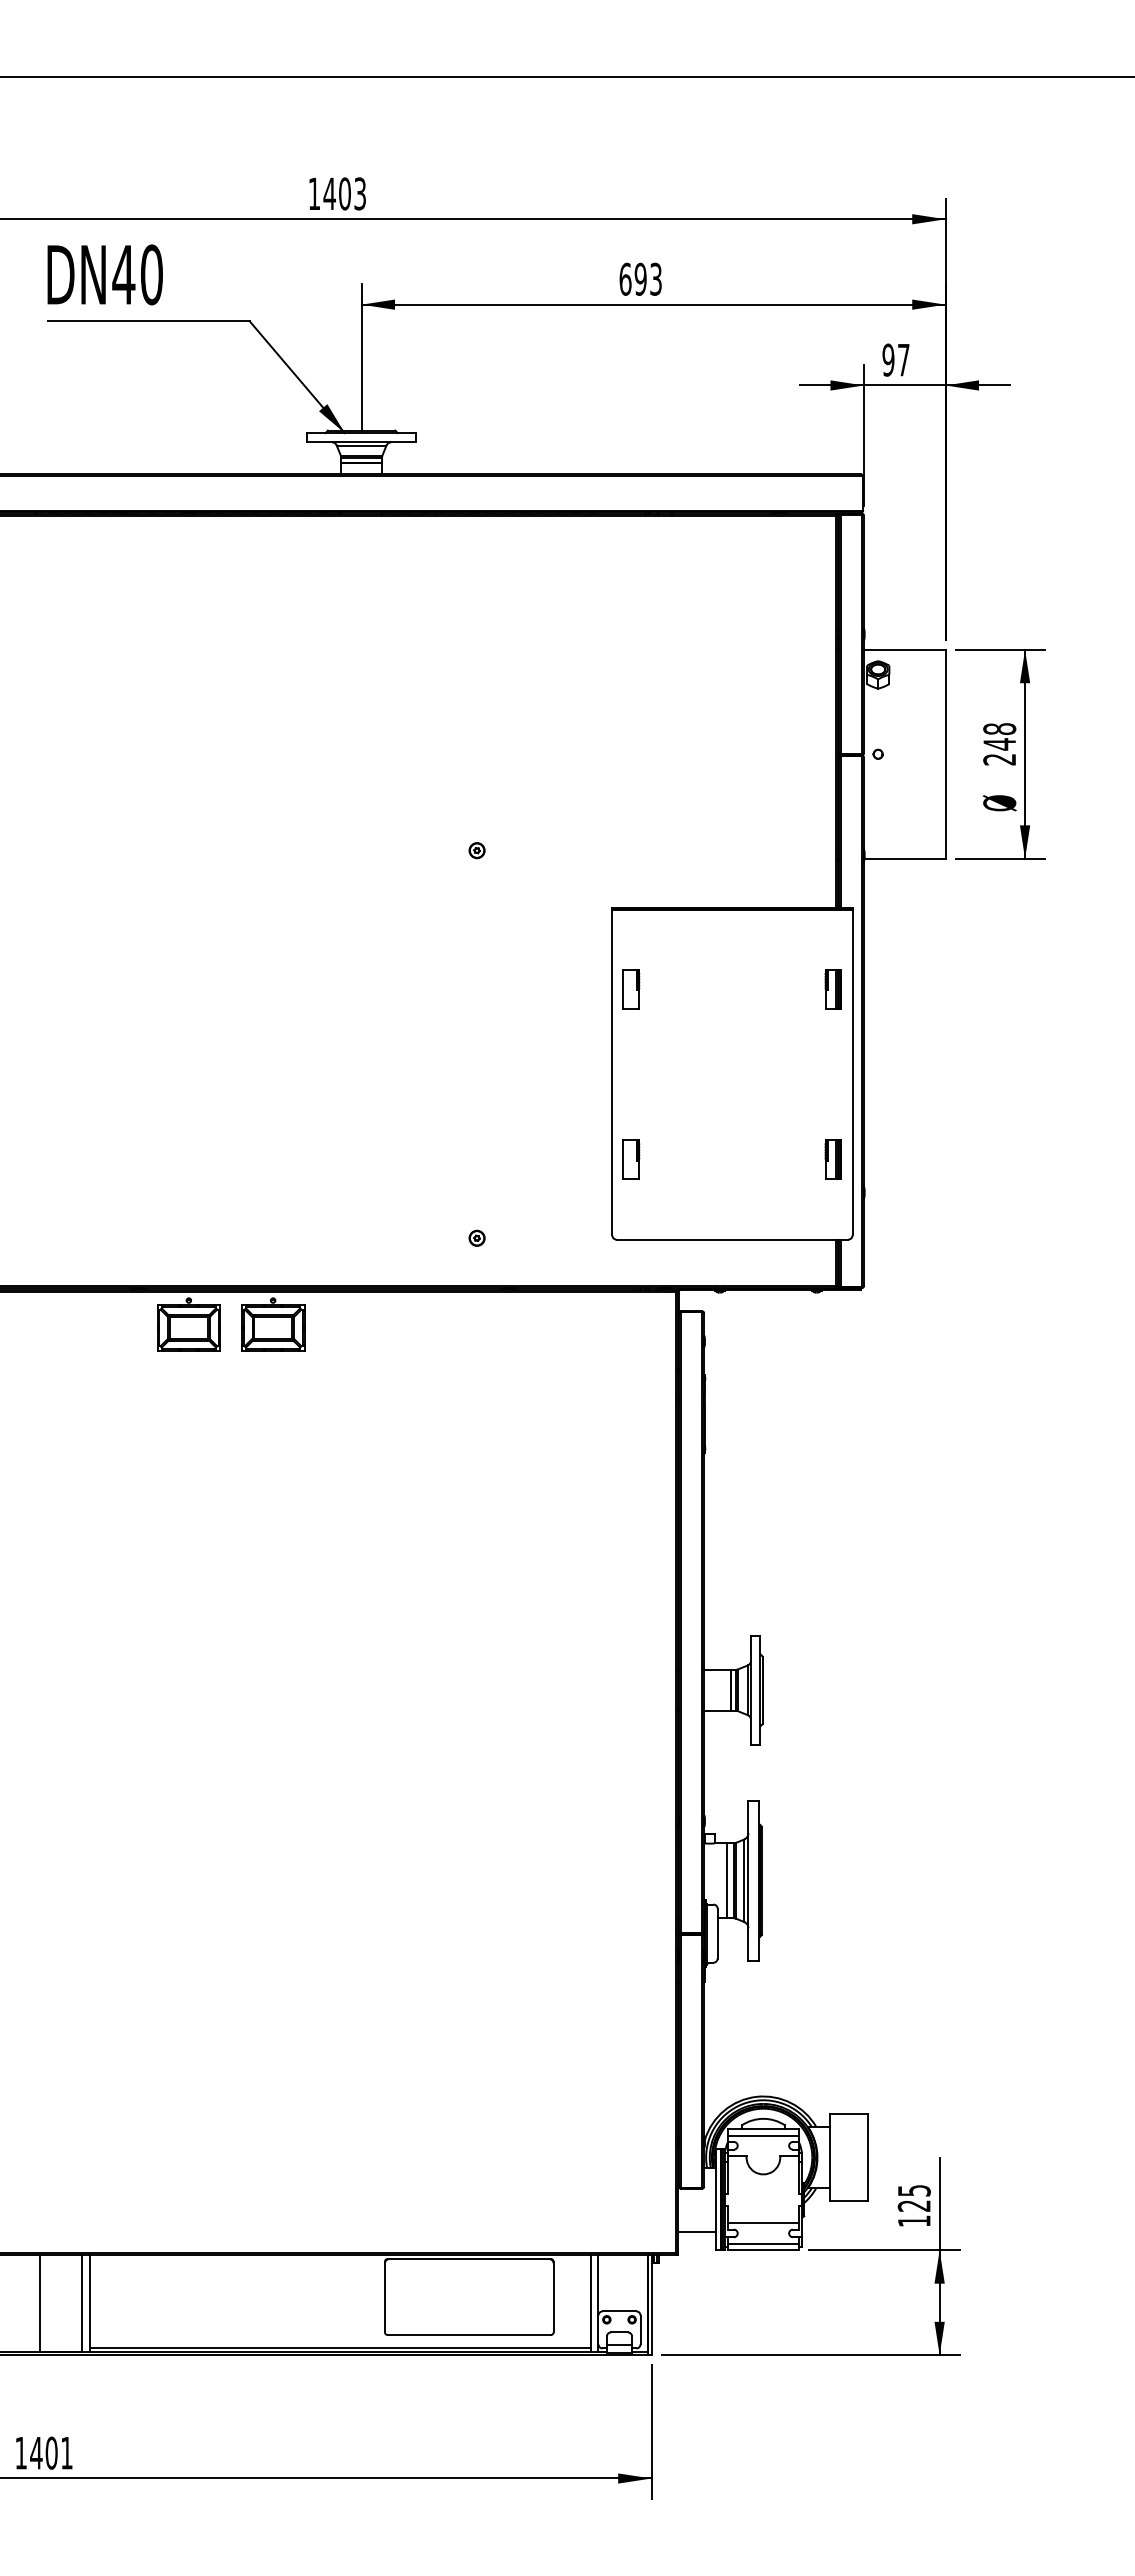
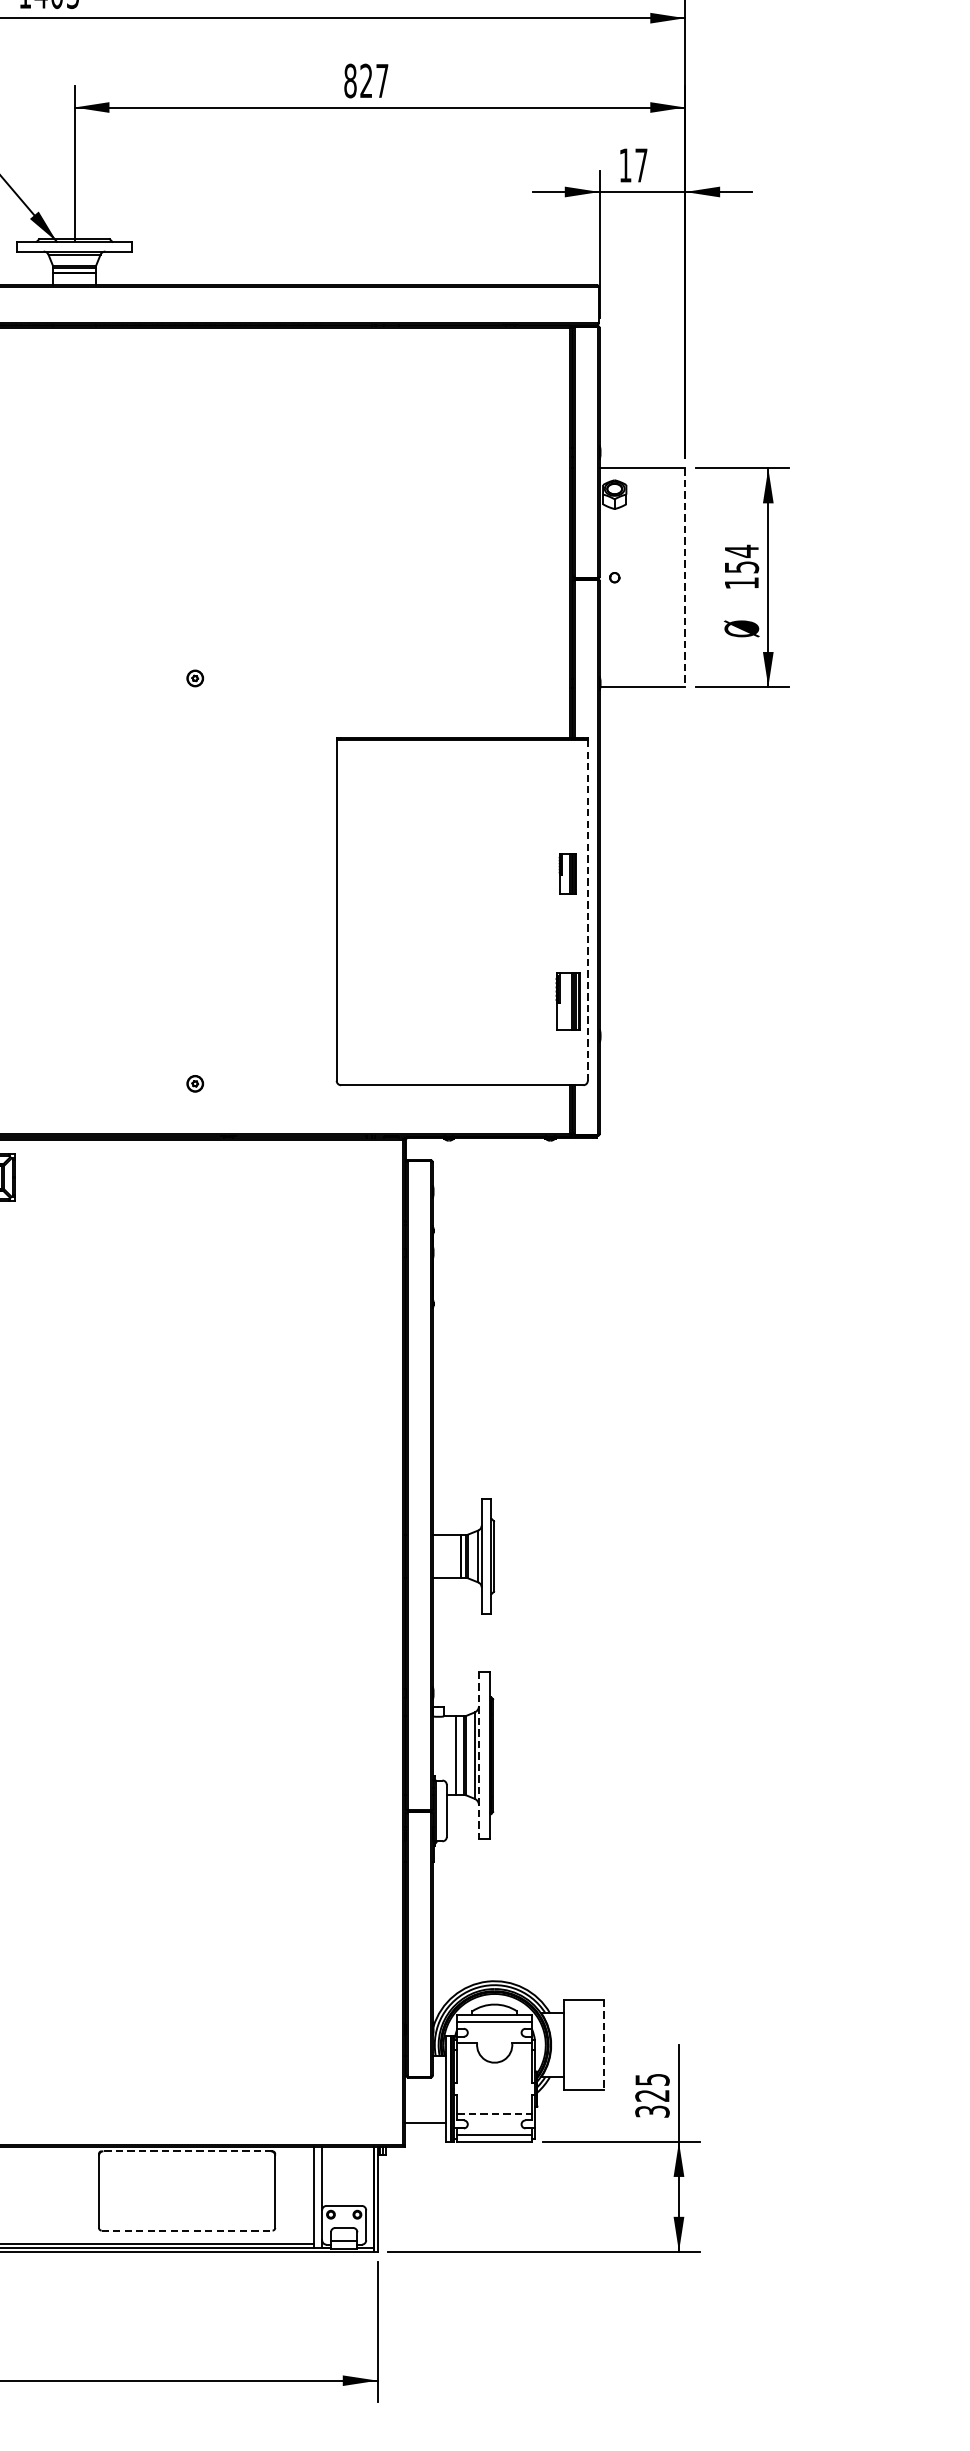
text: (640, 278) -> (366, 80), 693 -> 827
text: (888, 359) -> (625, 164), 97 -> 17
text: (999, 743) -> (741, 566), 248 -> 154
line: (945, 754) -> (685, 577), solid -> dashed
part: (631, 989) -> (356, 823), removed
part: (832, 989) -> (566, 873), moved
line: (852, 1072) -> (587, 910), solid -> dashed
part: (631, 1159) -> (356, 1001), removed
part: (832, 1159) -> (566, 1001), size x1.4
line: (748, 1881) -> (479, 1756), solid -> dashed
line: (867, 2158) -> (603, 2046), solid -> dashed
text: (913, 2220) -> (651, 2110), 125 -> 325
line: (763, 2223) -> (494, 2114), solid -> dashed
line: (469, 2259) -> (187, 2151), solid -> dashed
line: (469, 2334) -> (187, 2230), solid -> dashed

